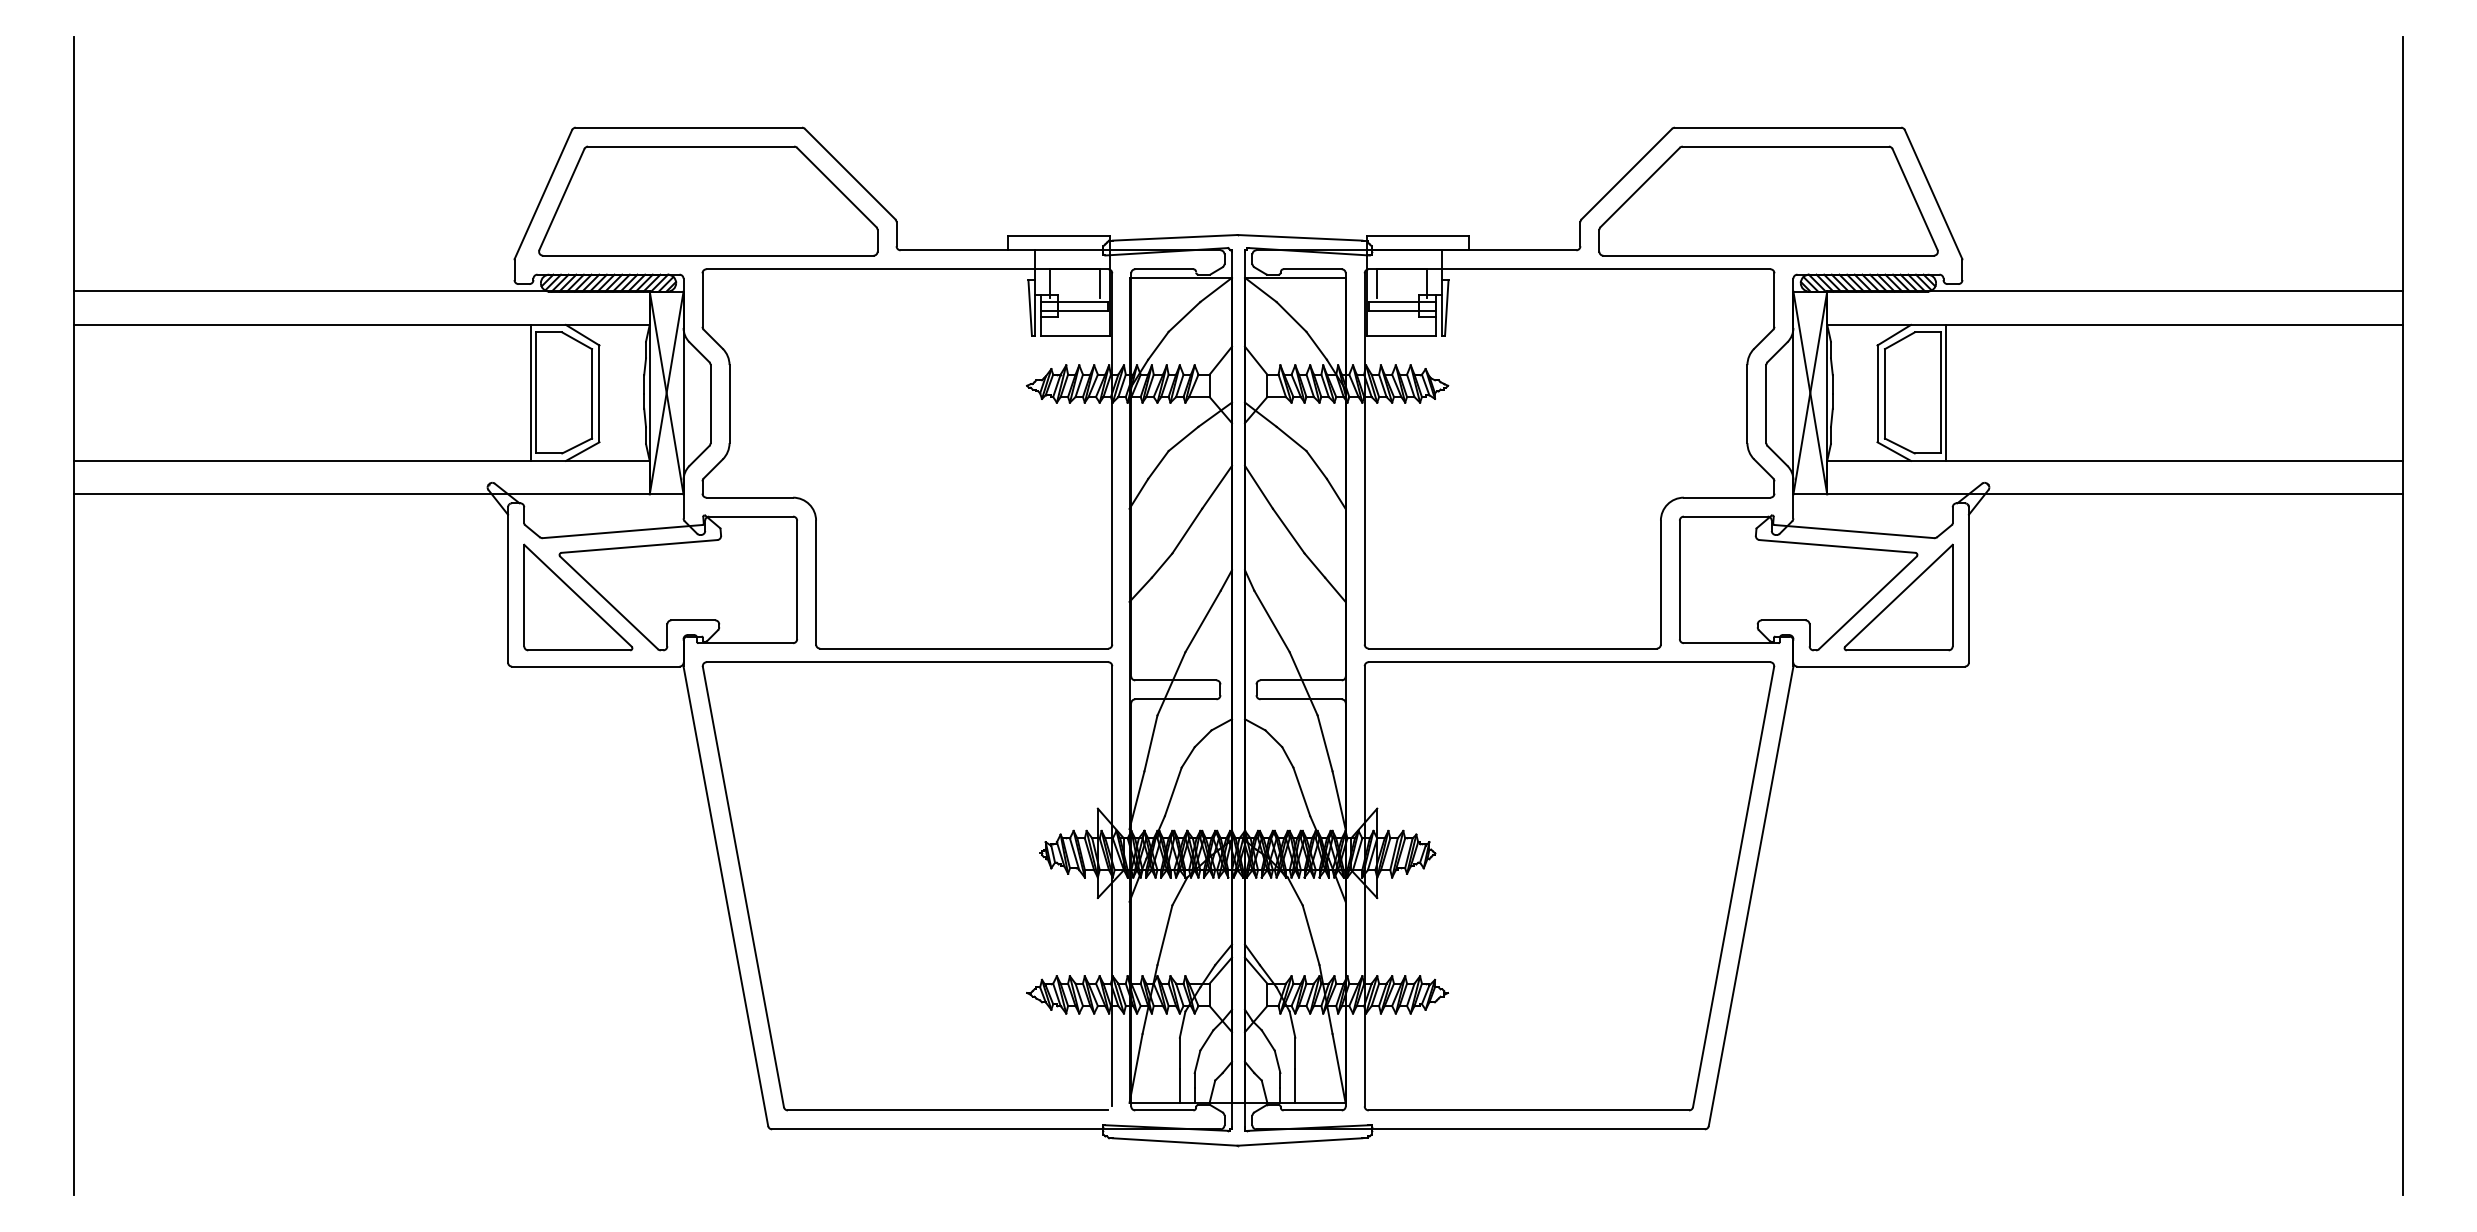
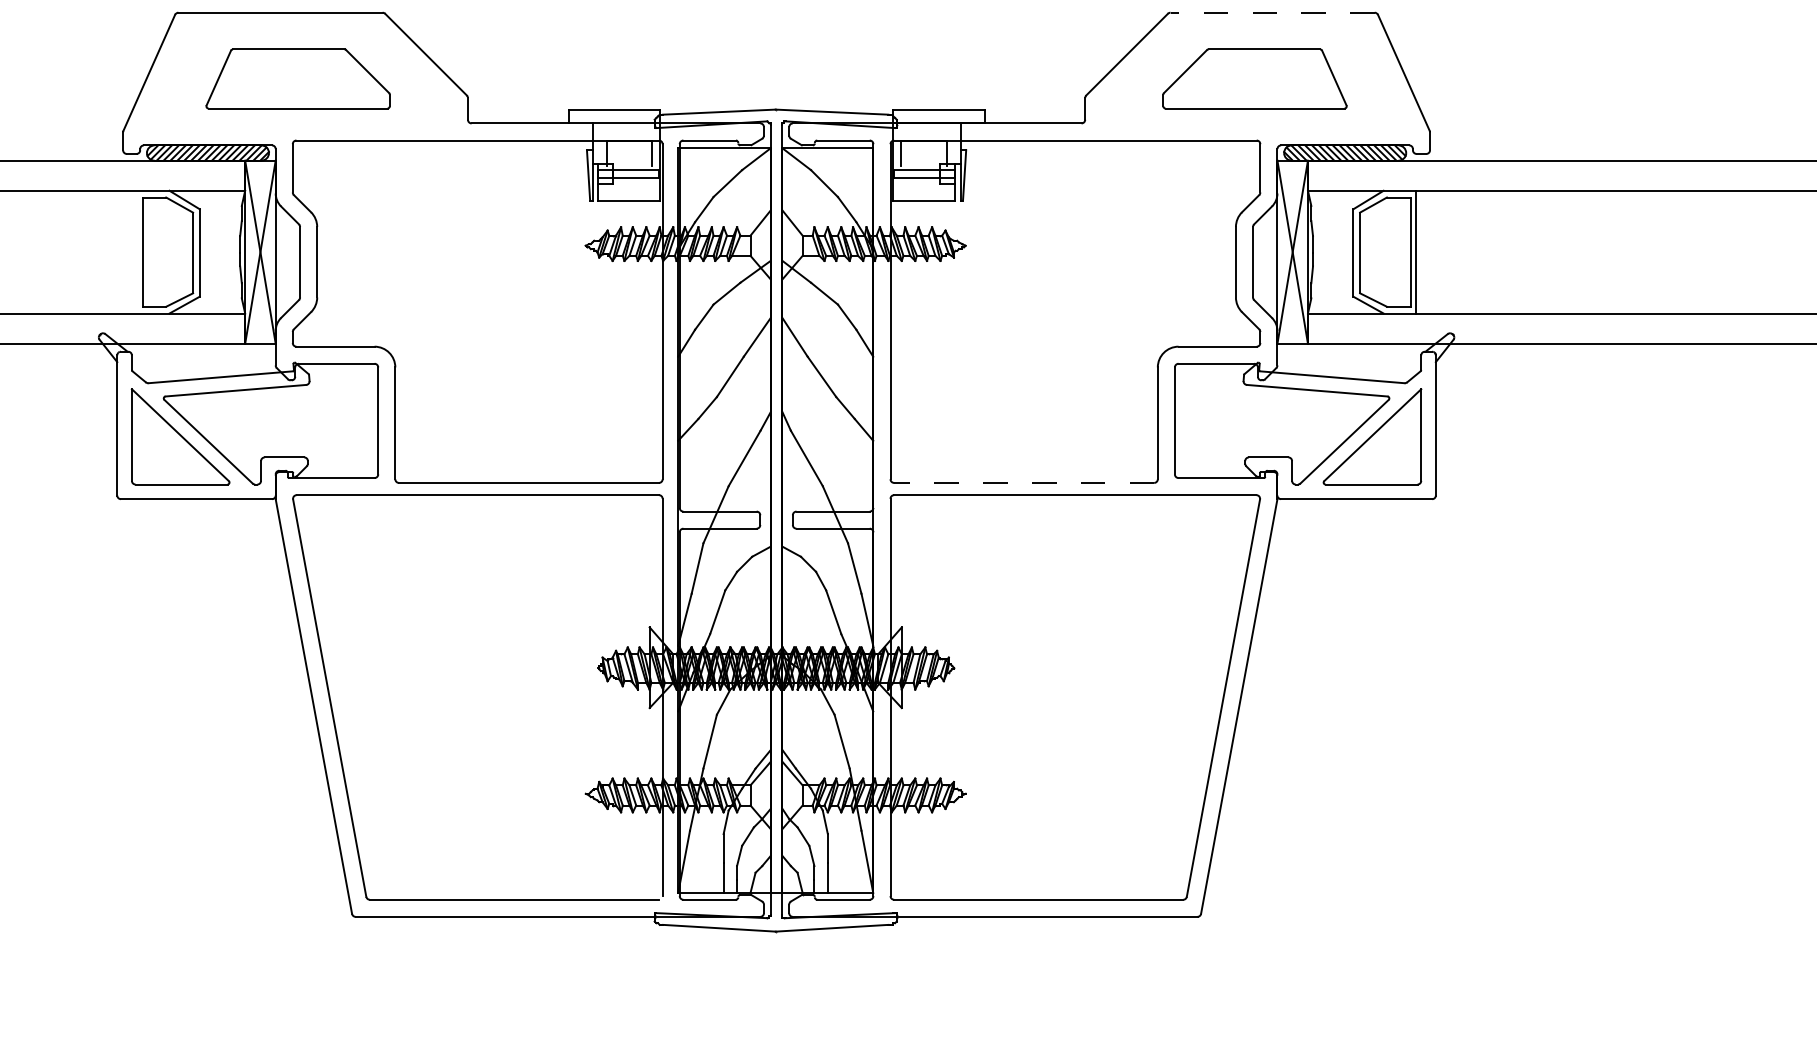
line: (1787, 127) -> (1272, 12), solid -> dashed
part: (708, 200) -> (298, 78), size x0.6
part: (1768, 200) -> (1254, 78), size x0.6
line: (530, 392) -> (137, 251), removed
line: (1512, 648) -> (1023, 482), solid -> dashed

